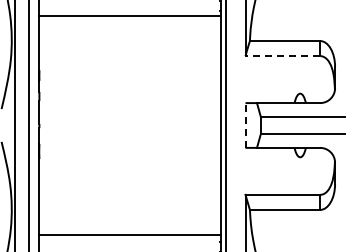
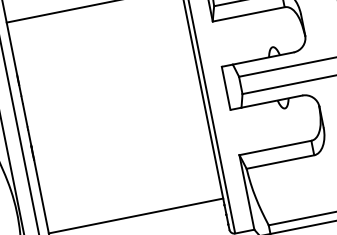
line: (282, 56) -> (248, 14), dashed -> solid
line: (245, 125) -> (226, 88), dashed -> solid

